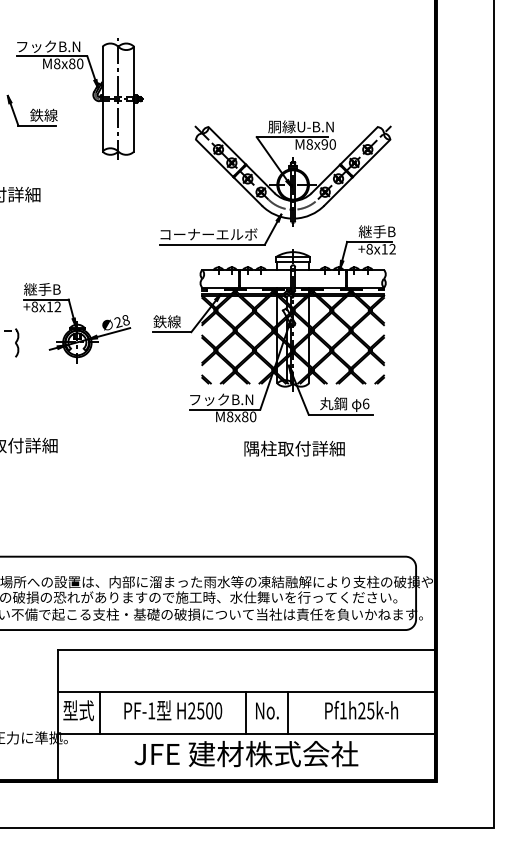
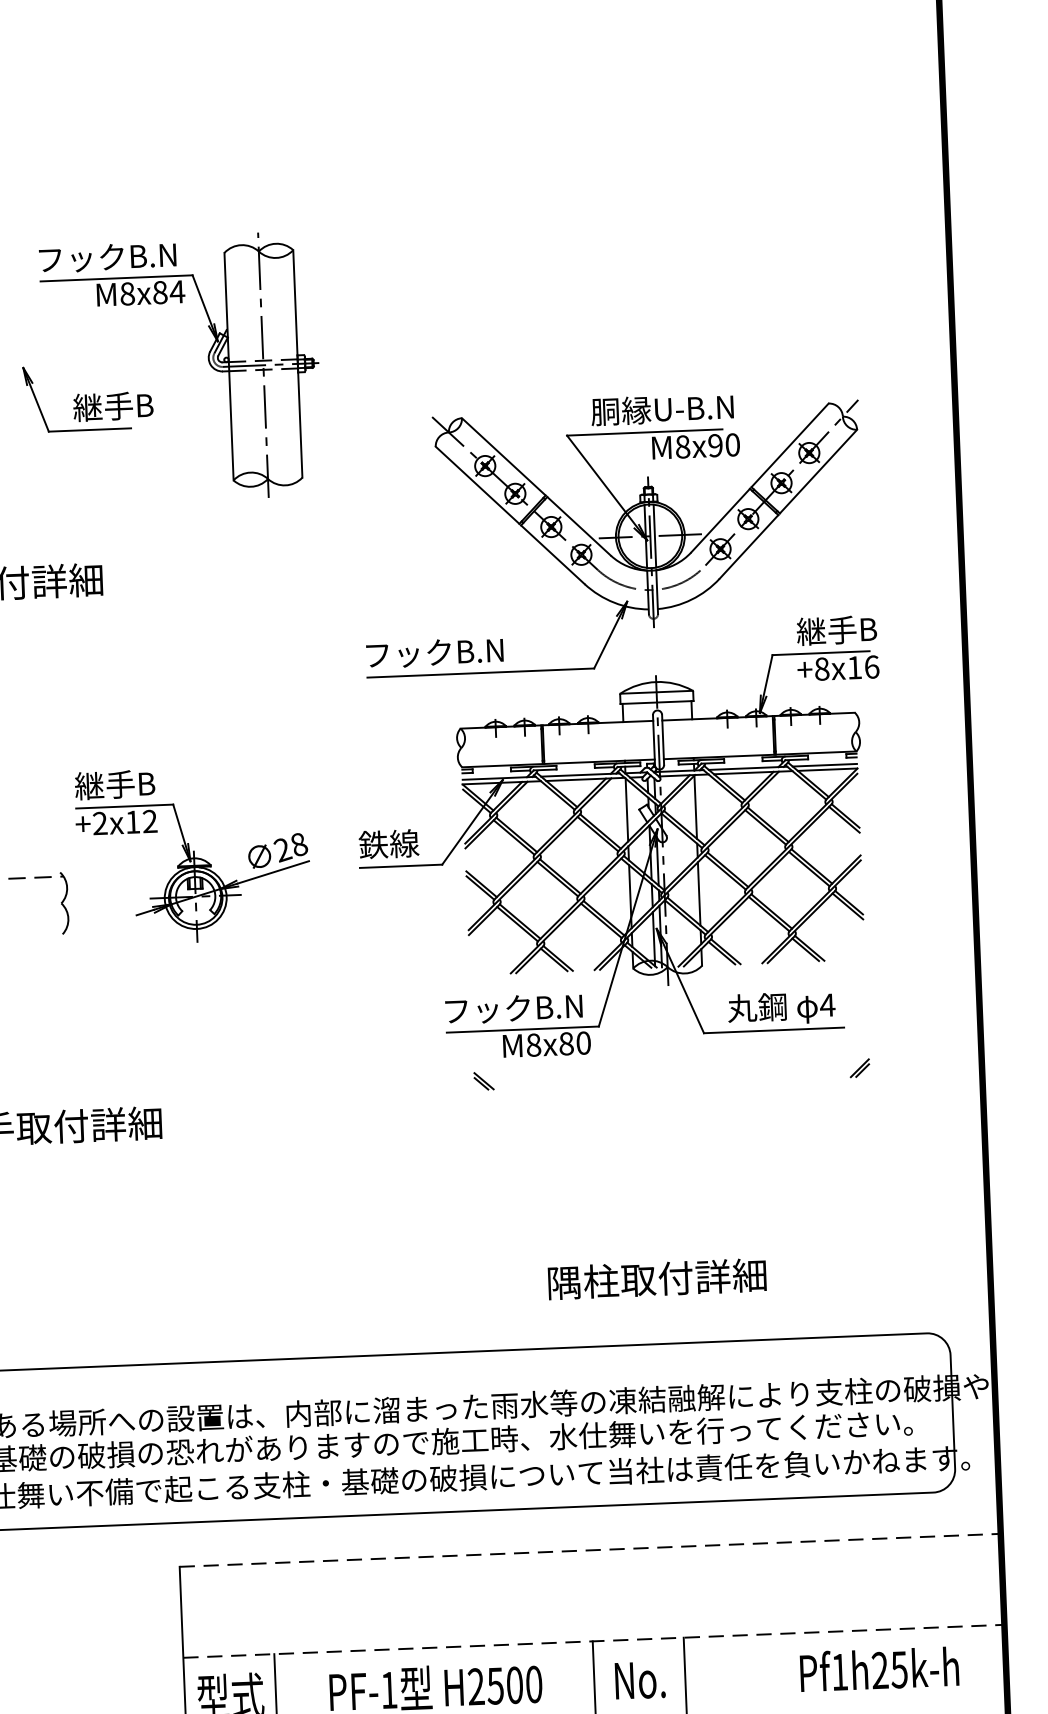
text: (79, 63) -> (175, 291), M8x80 -> M8x84
text: (48, 114) -> (113, 404), 鉄線 -> 継手B
text: (208, 234) -> (470, 651), コーナーエルボ -> フックB.N
text: (392, 248) -> (871, 665), +8x12 -> +8x16
text: (34, 306) -> (99, 822), +8x12 -> +2x12
part: (206, 379) -> (483, 1081), moved
part: (379, 379) -> (859, 1068), moved
text: (365, 403) -> (826, 1004), 6 -> 4
text: (294, 448) -> (657, 1278), moved
line: (246, 650) -> (589, 1550), solid -> dashed
line: (246, 692) -> (593, 1642), solid -> dashed
text: (361, 710) -> (879, 1669), moved

